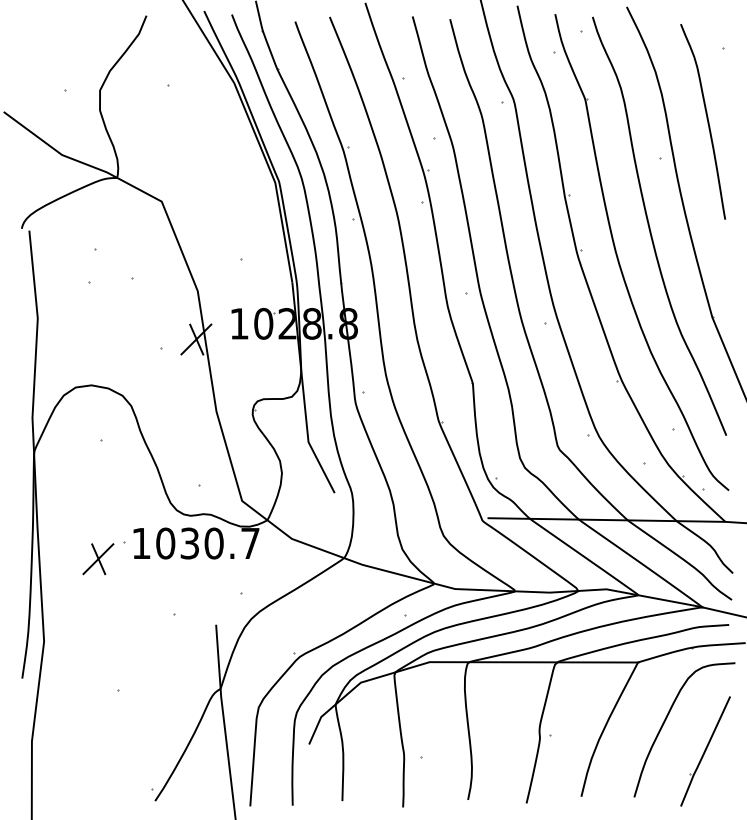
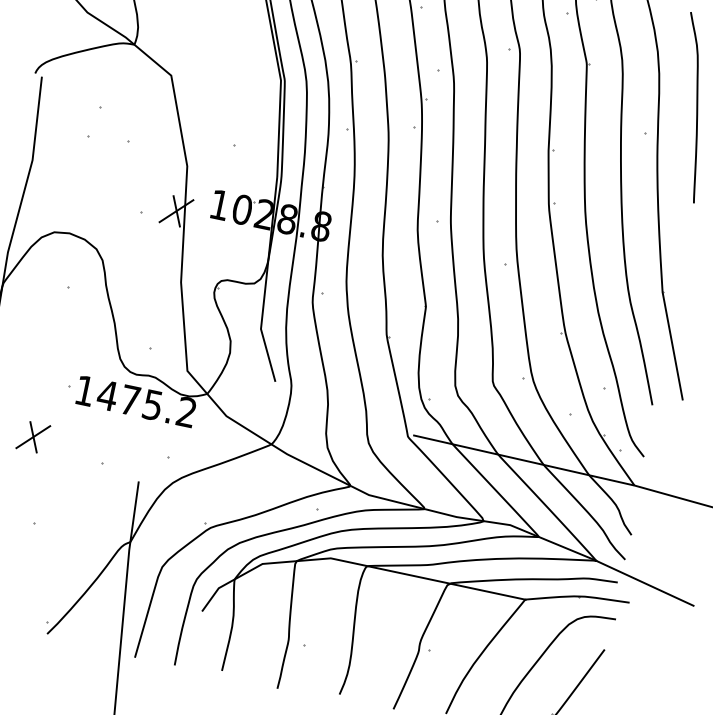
text: (207, 543) -> (146, 403), 1030.7 -> 1475.2
part: (98, 559) -> (33, 437), moved

